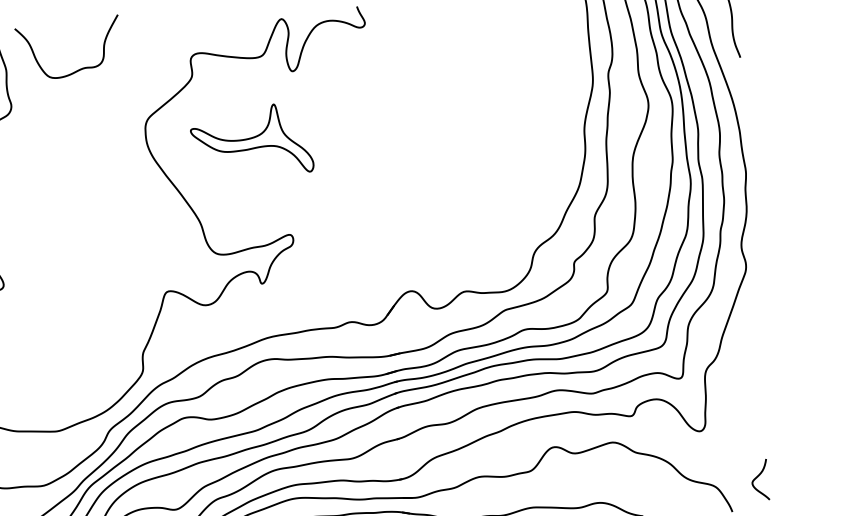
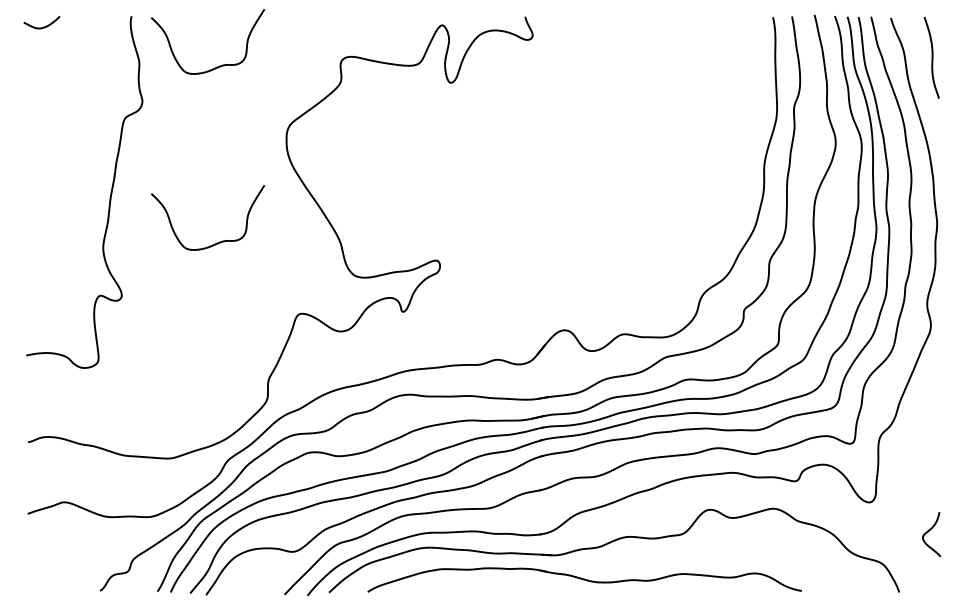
part: (251, 140) -> (401, 155), removed
curve: (90, 229) -> (219, 241), added
curve: (758, 477) -> (929, 531), moved

